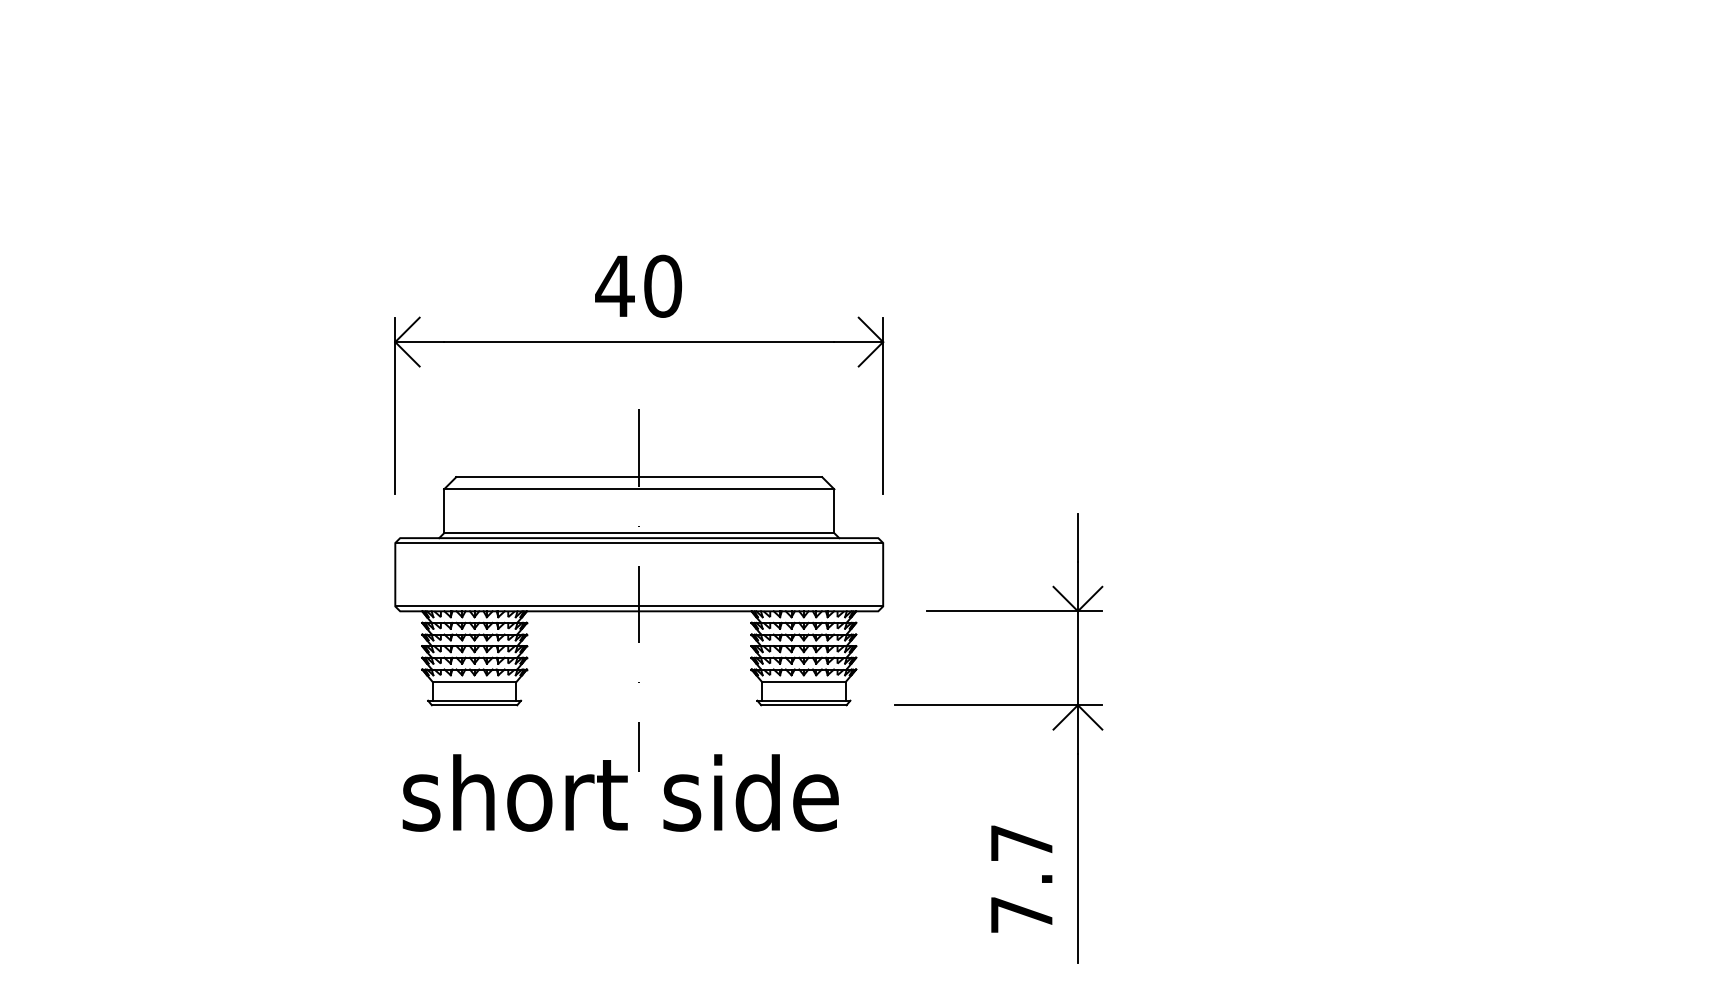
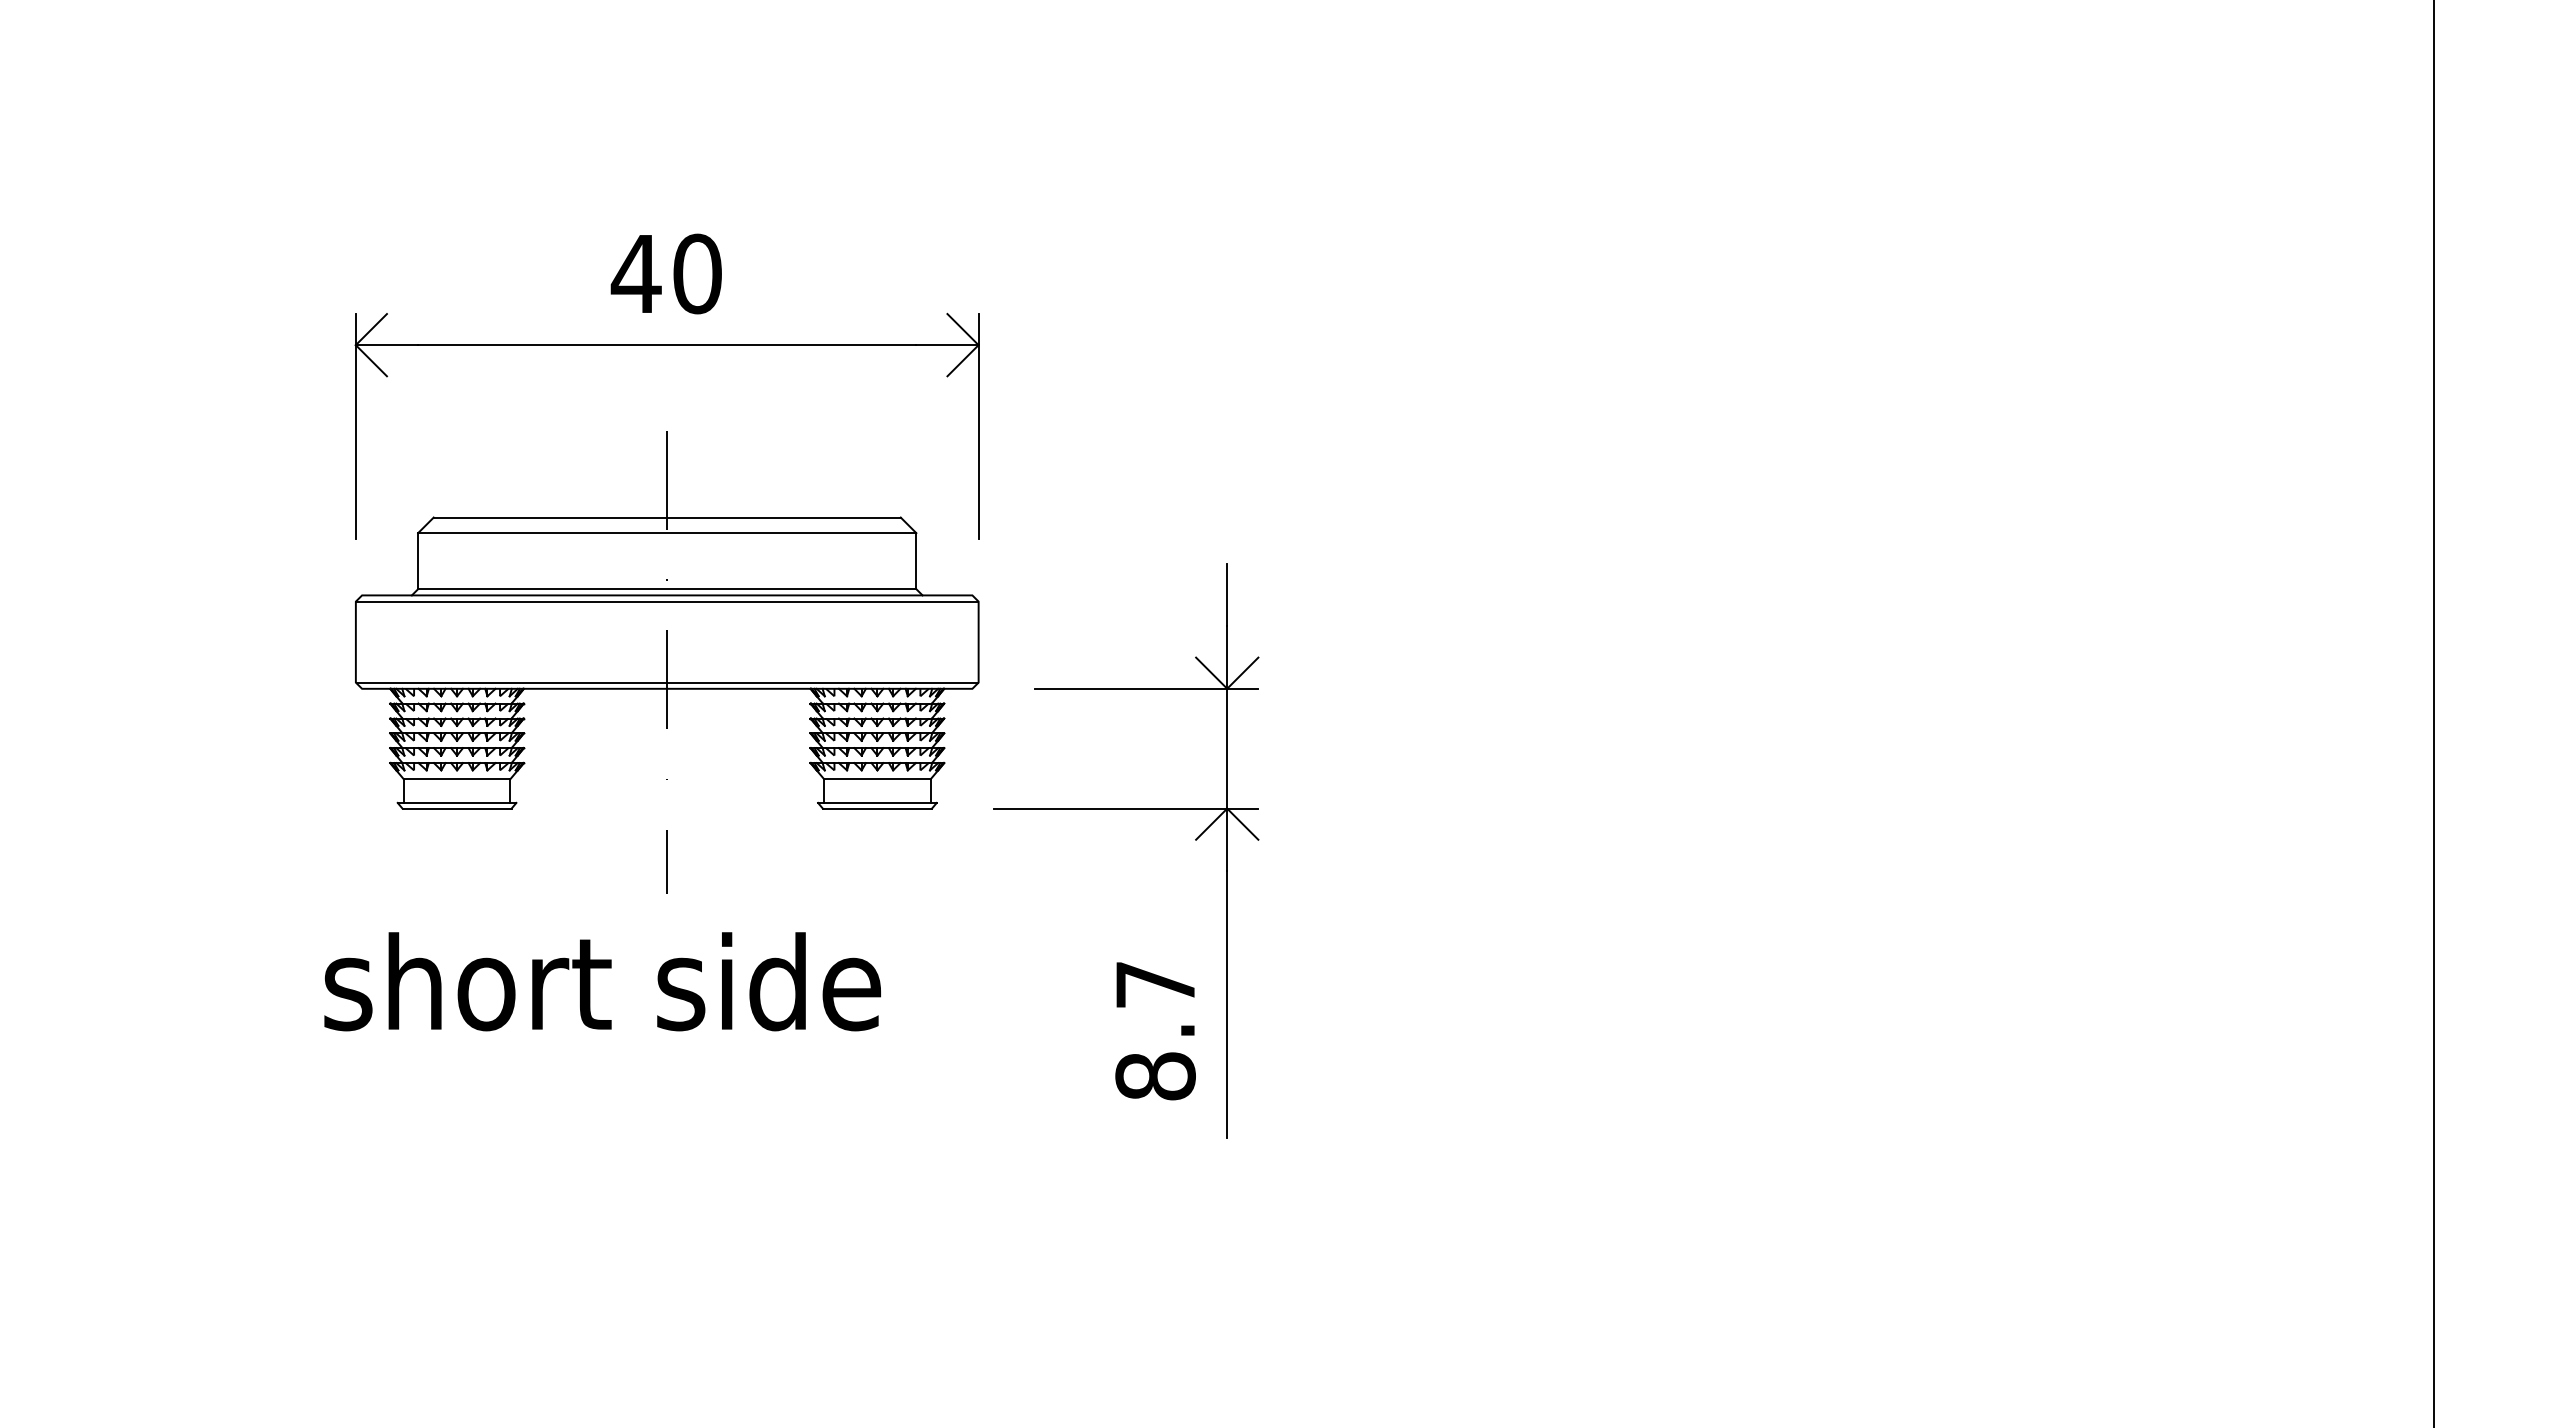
text: (620, 792) -> (602, 981), moved
text: (1021, 915) -> (1155, 1076), 7.7 -> 8.7

